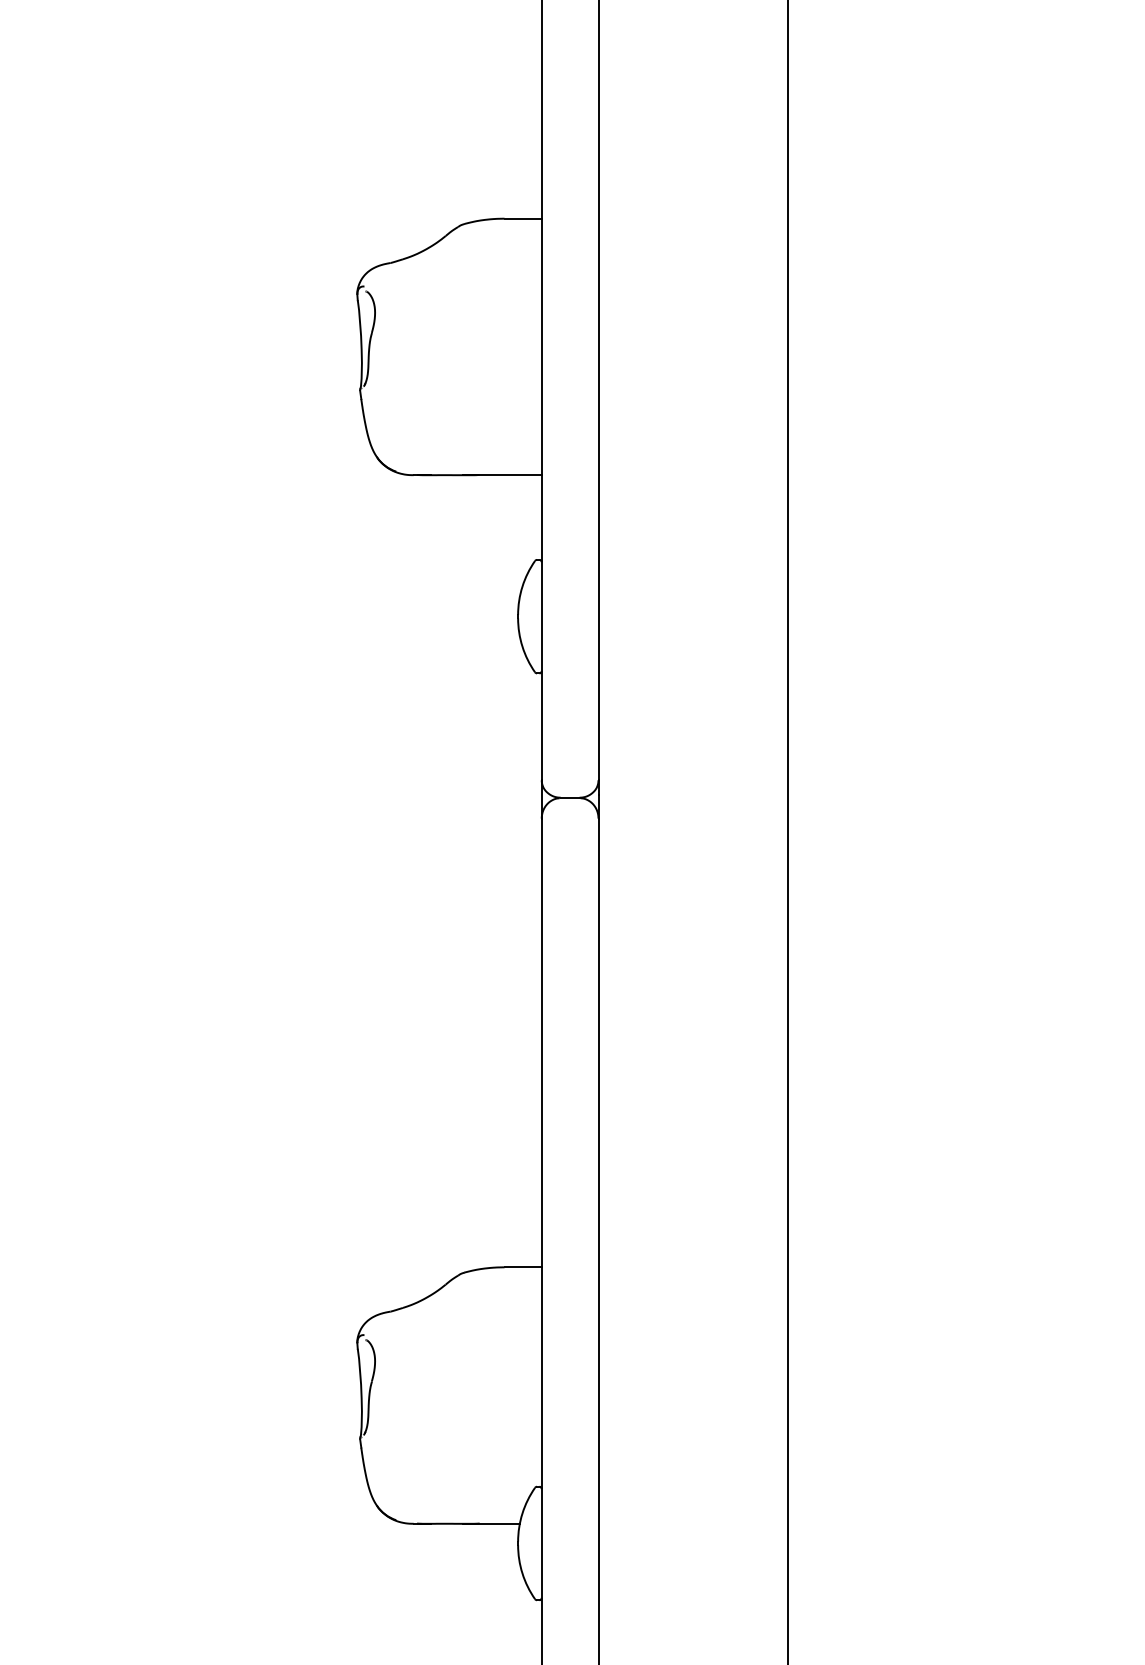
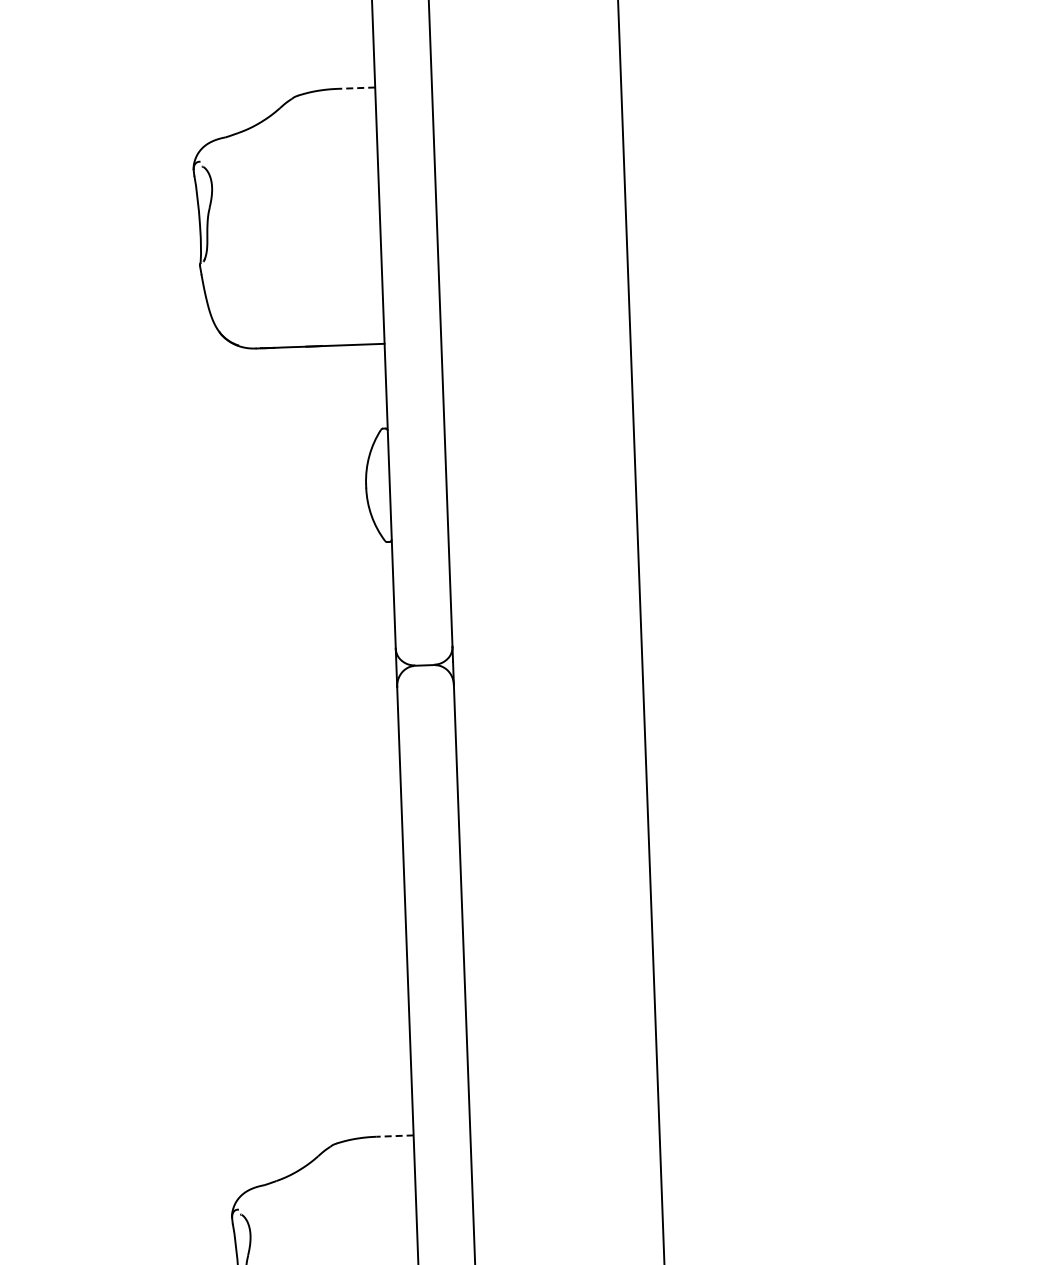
line: (523, 218) -> (356, 87), solid -> dashed
line: (523, 1267) -> (395, 1136), solid -> dashed

